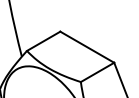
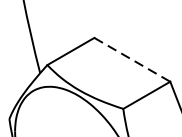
line: (87, 47) -> (132, 60), solid -> dashed

